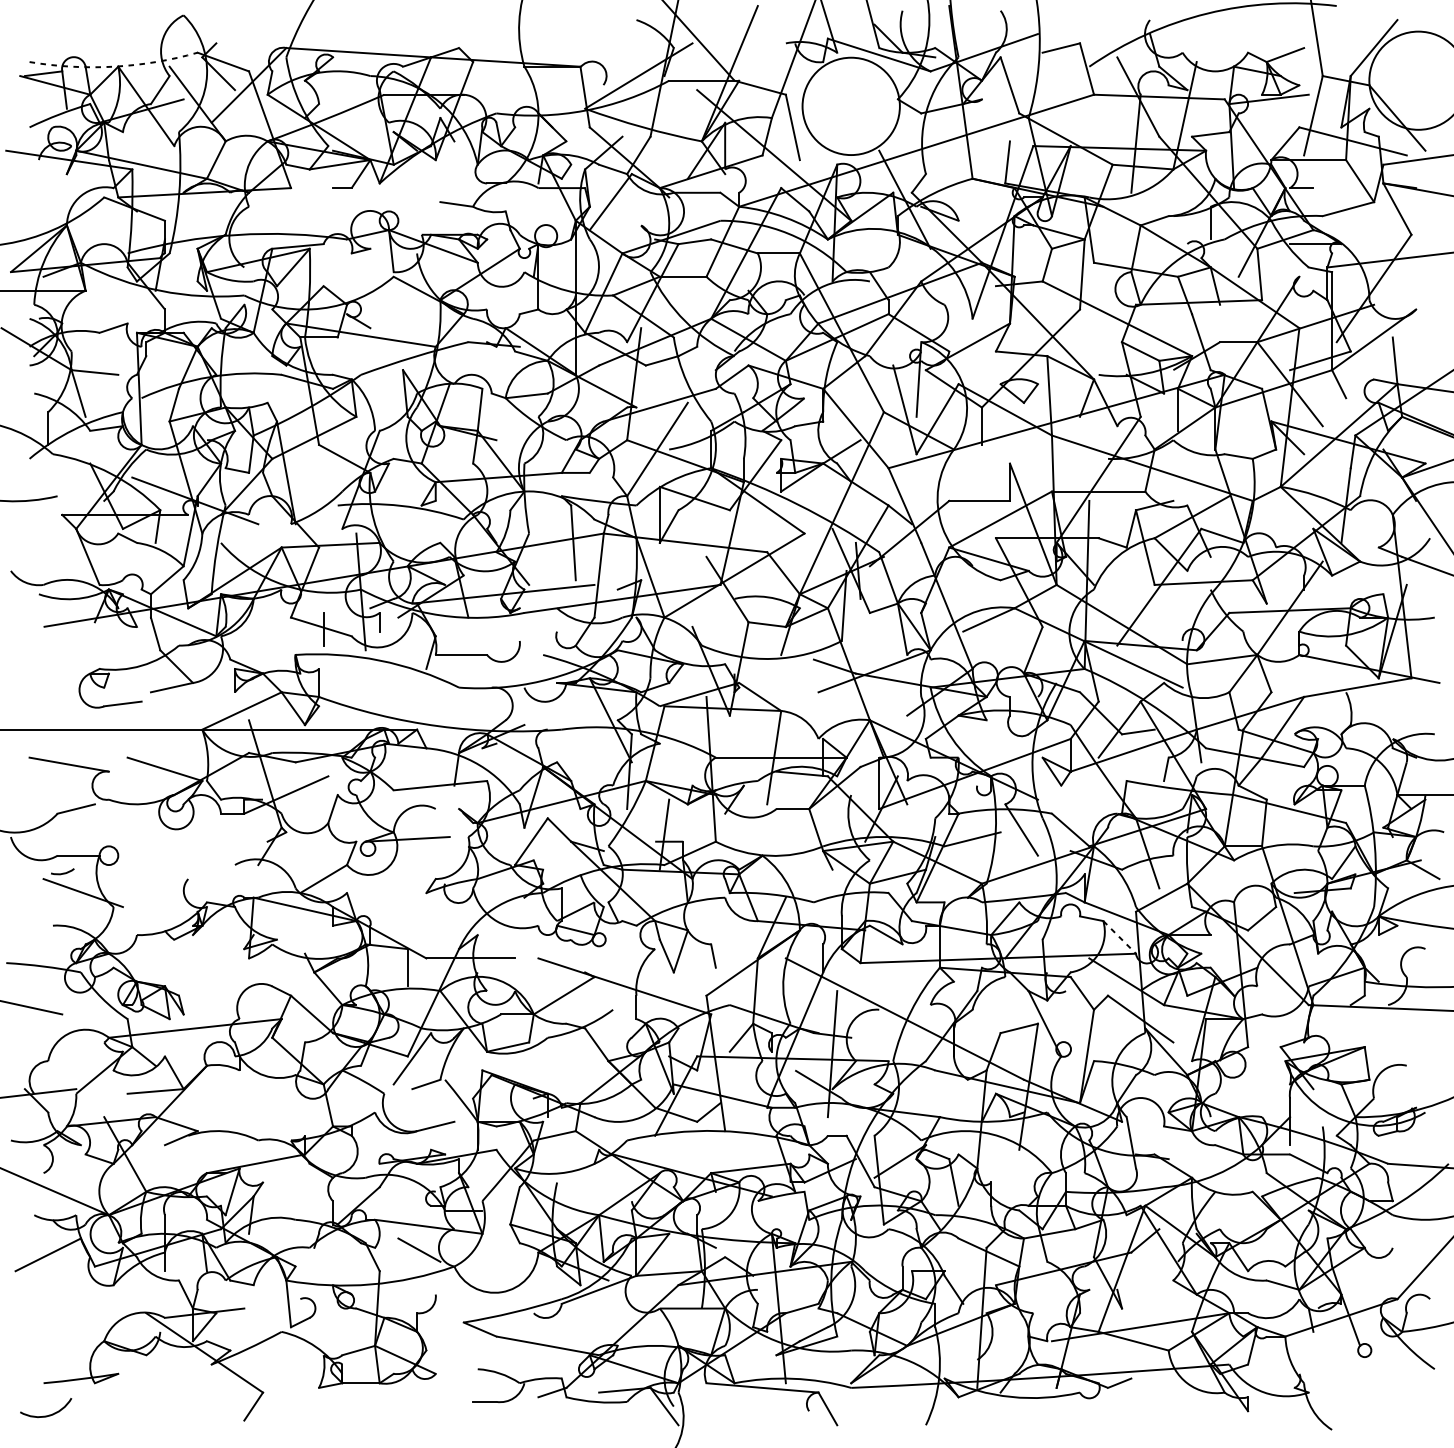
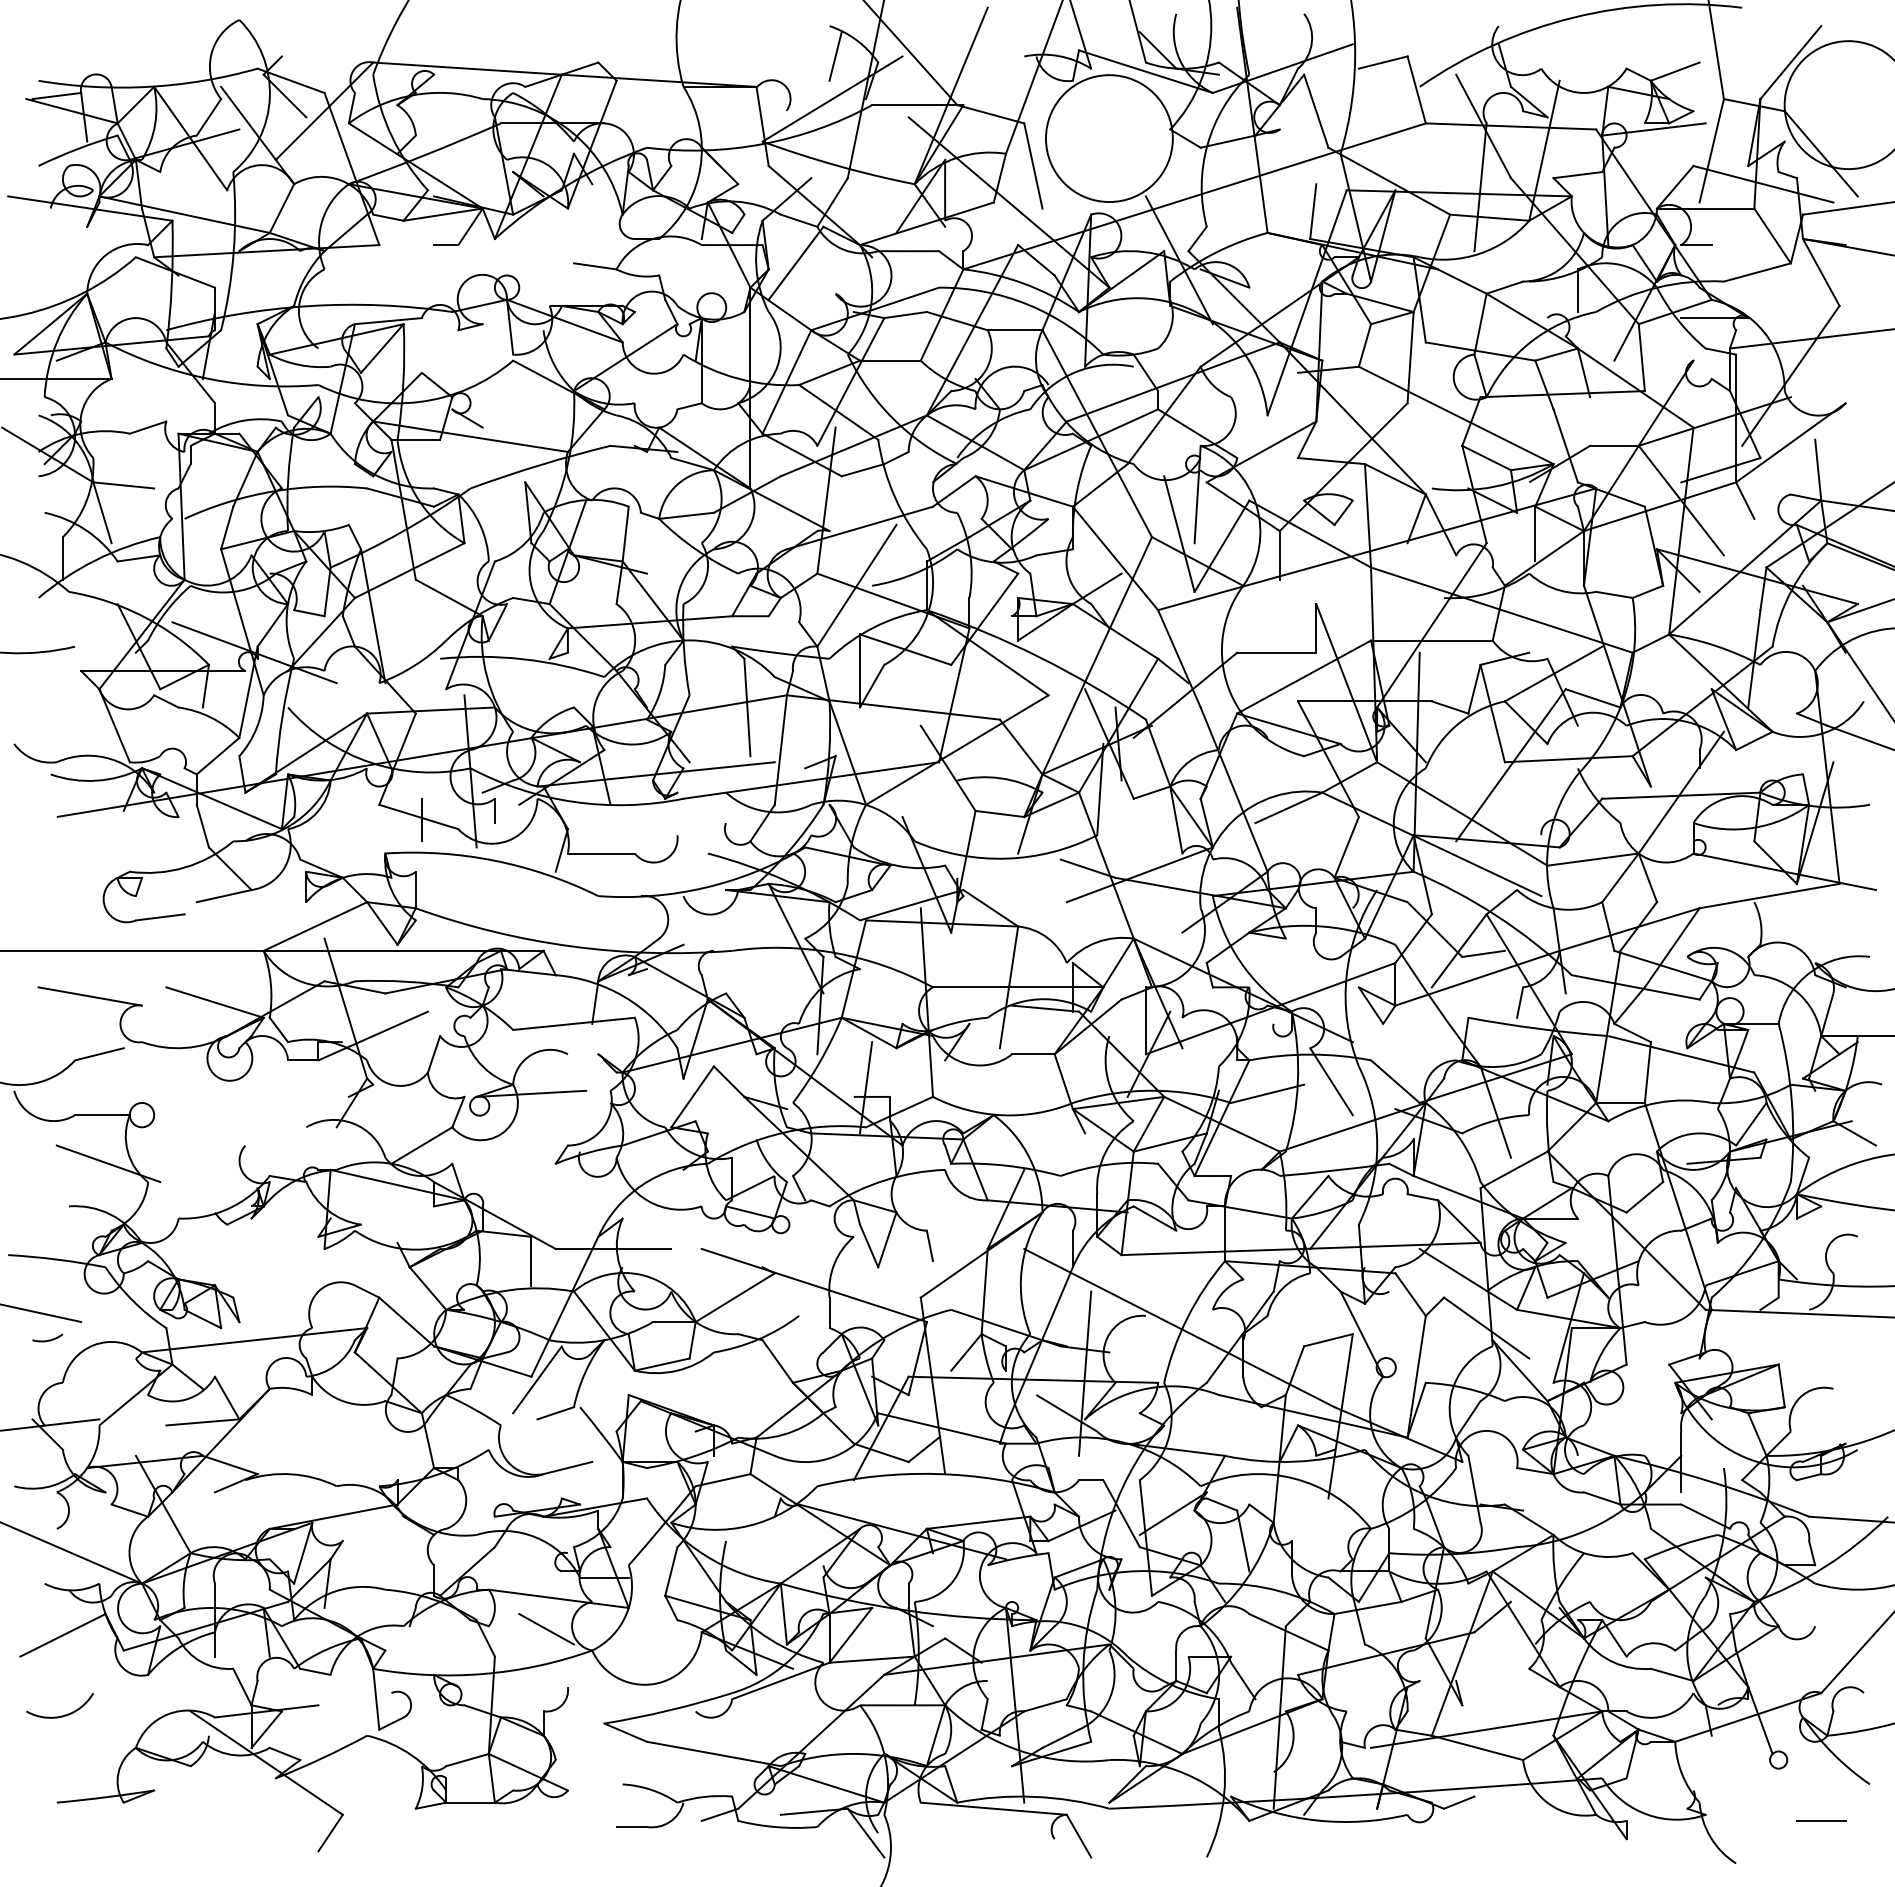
line: (641, 43) -> (835, 56), added
arc: (113, 66) -> (148, 86), dashed -> solid
arc: (63, 872) -> (48, 1339), moved
line: (1119, 937) -> (1459, 1221), dashed -> solid
line: (1396, 1396) -> (1820, 1820), added
arc: (47, 1415) -> (61, 1715), moved

